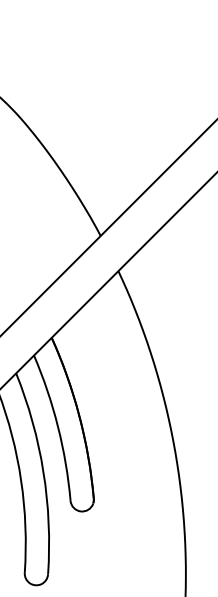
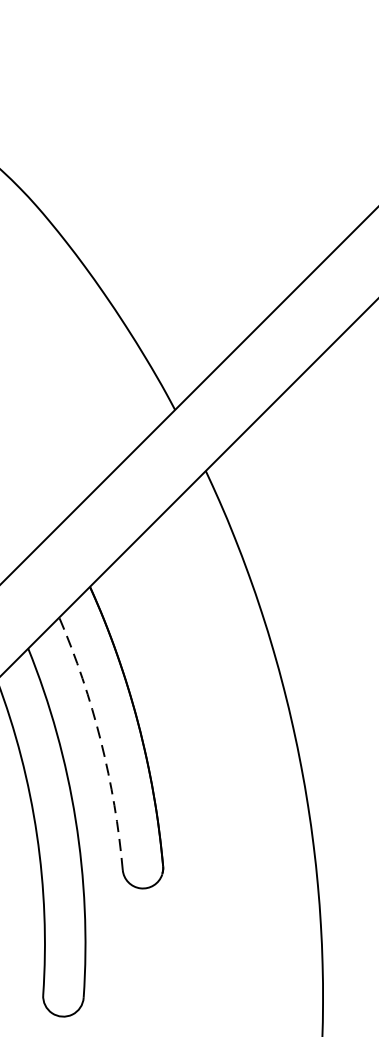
arc: (58, 426) -> (101, 740), solid -> dashed

